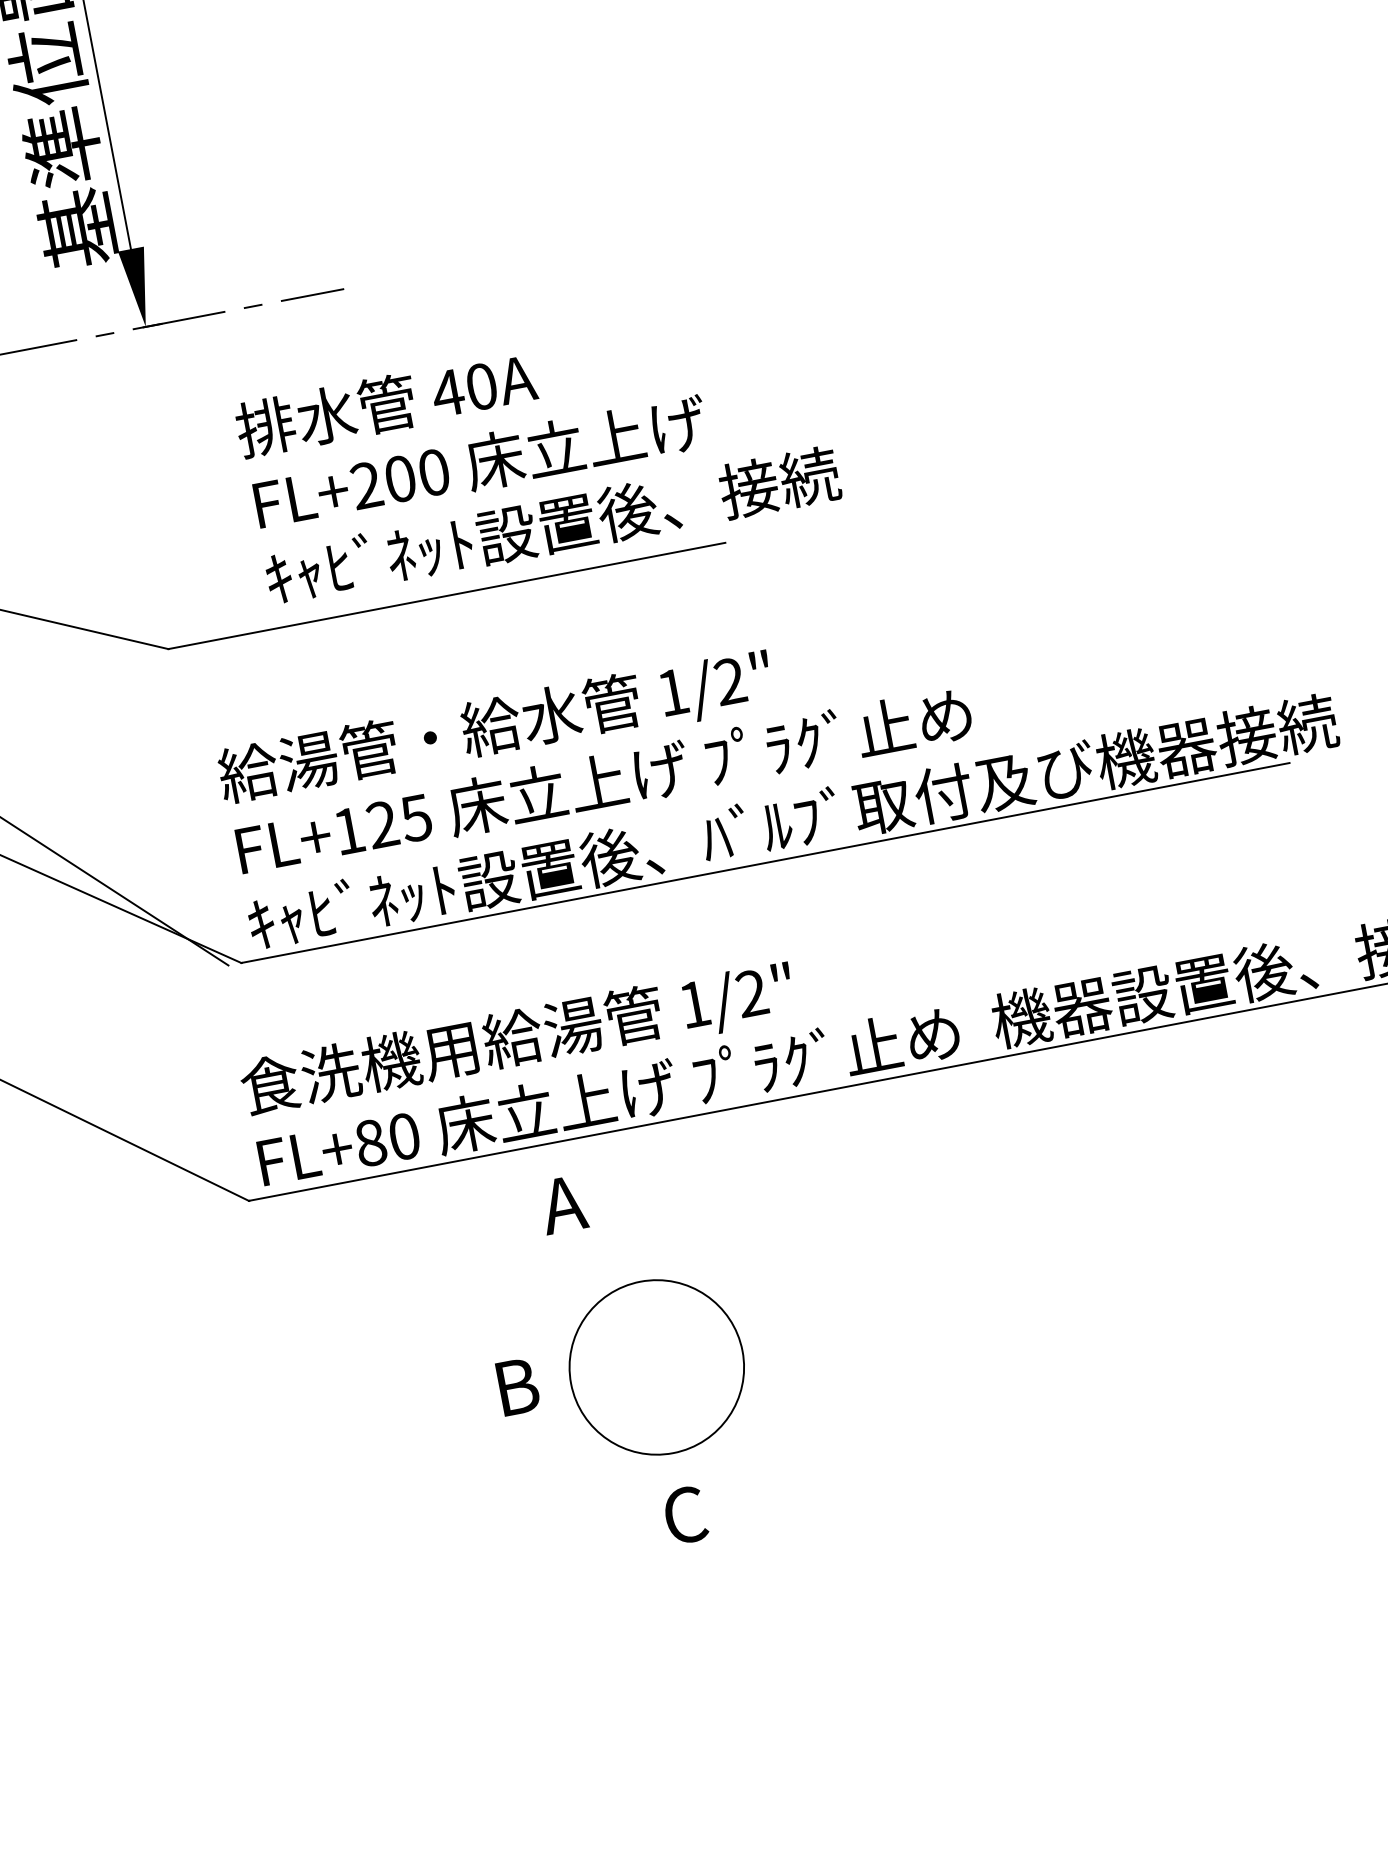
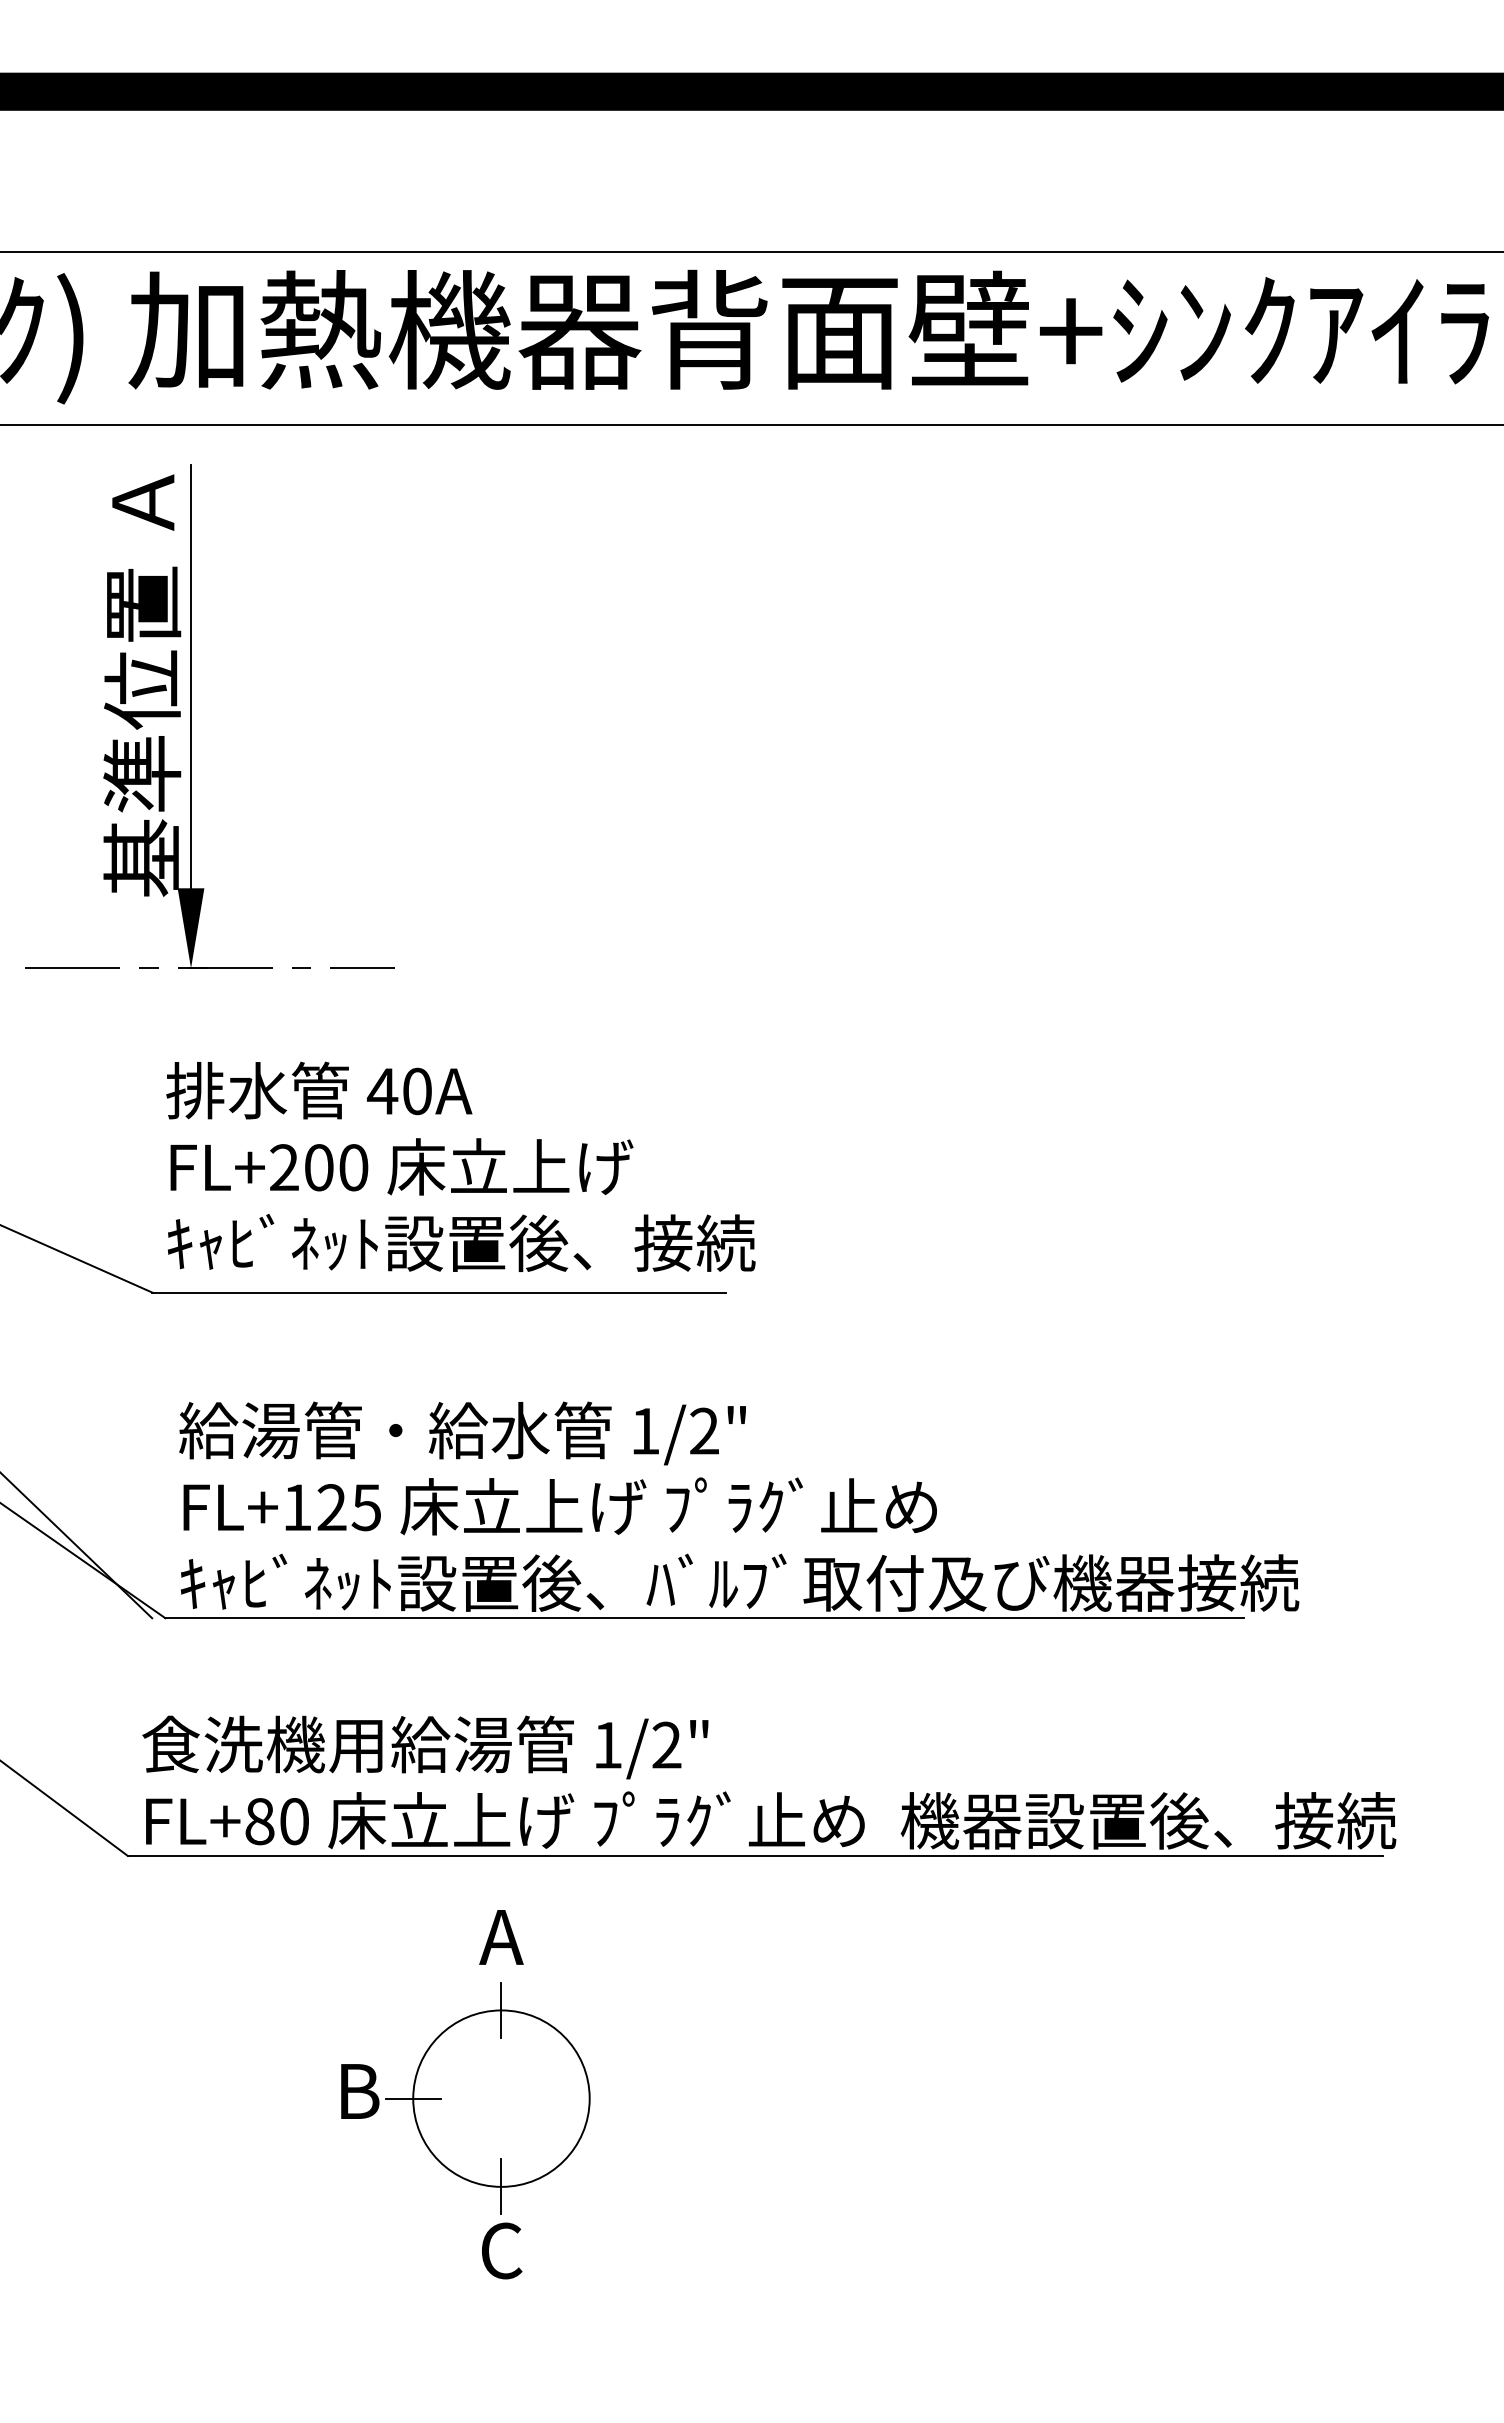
text: (537, 451) -> (460, 1166), moved
text: (563, 1204) -> (501, 1937), moved
line: (640, 1280) -> (501, 2009), added
line: (570, 1383) -> (412, 2098), added
line: (673, 1452) -> (501, 2186), added

